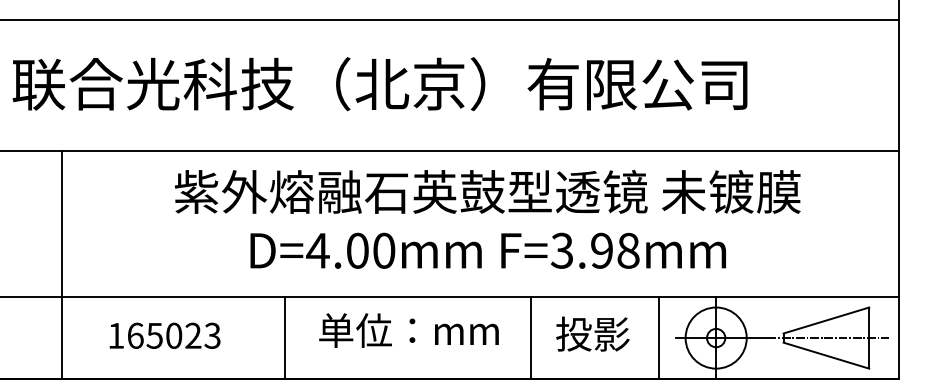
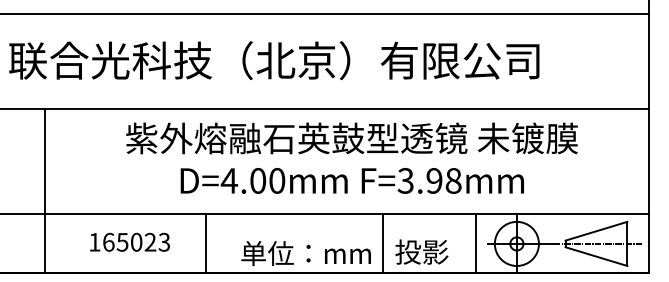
text: (408, 330) -> (305, 253), moved
text: (592, 333) -> (421, 251), moved
text: (164, 334) -> (129, 241), moved

